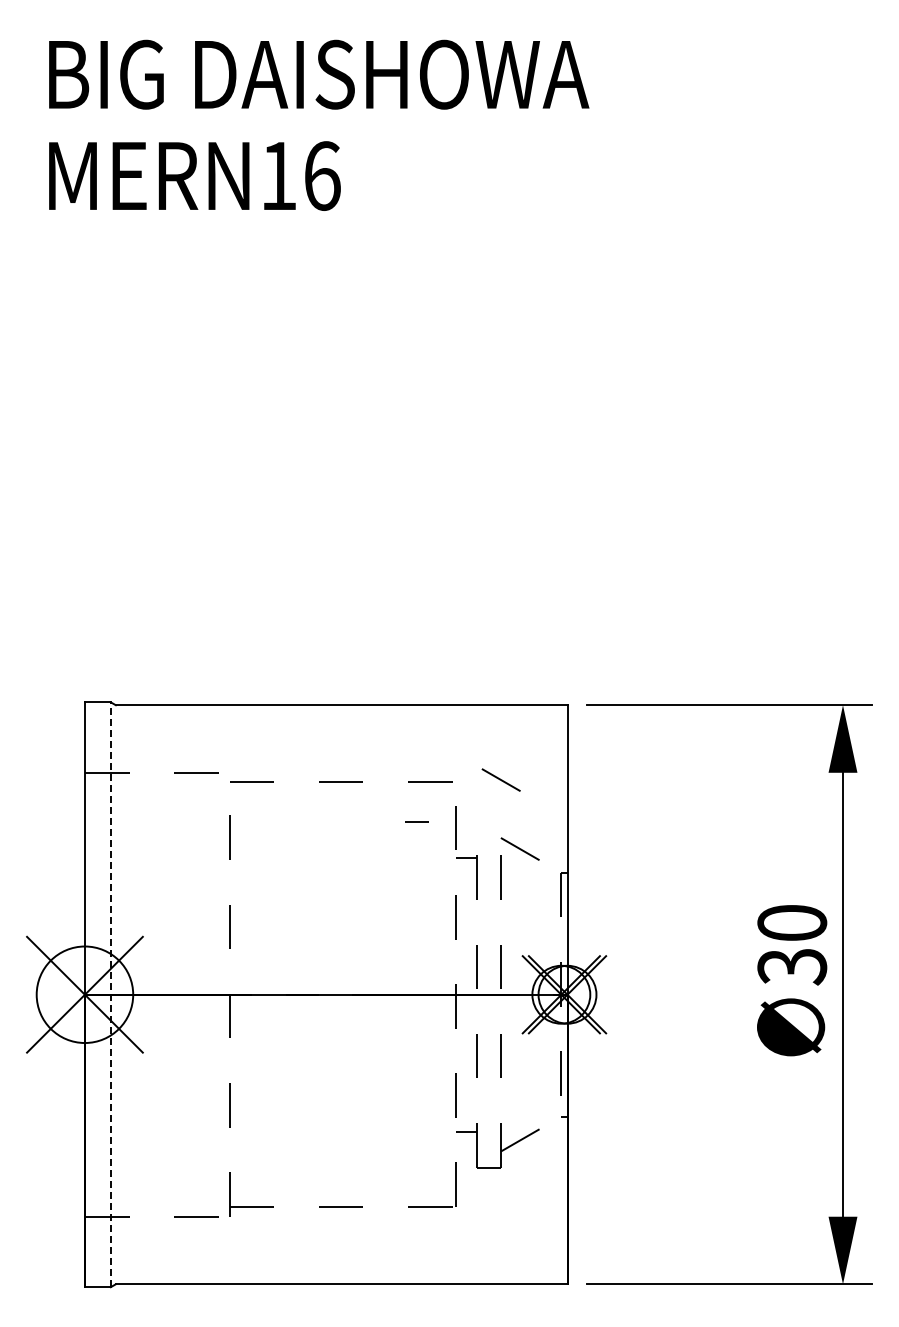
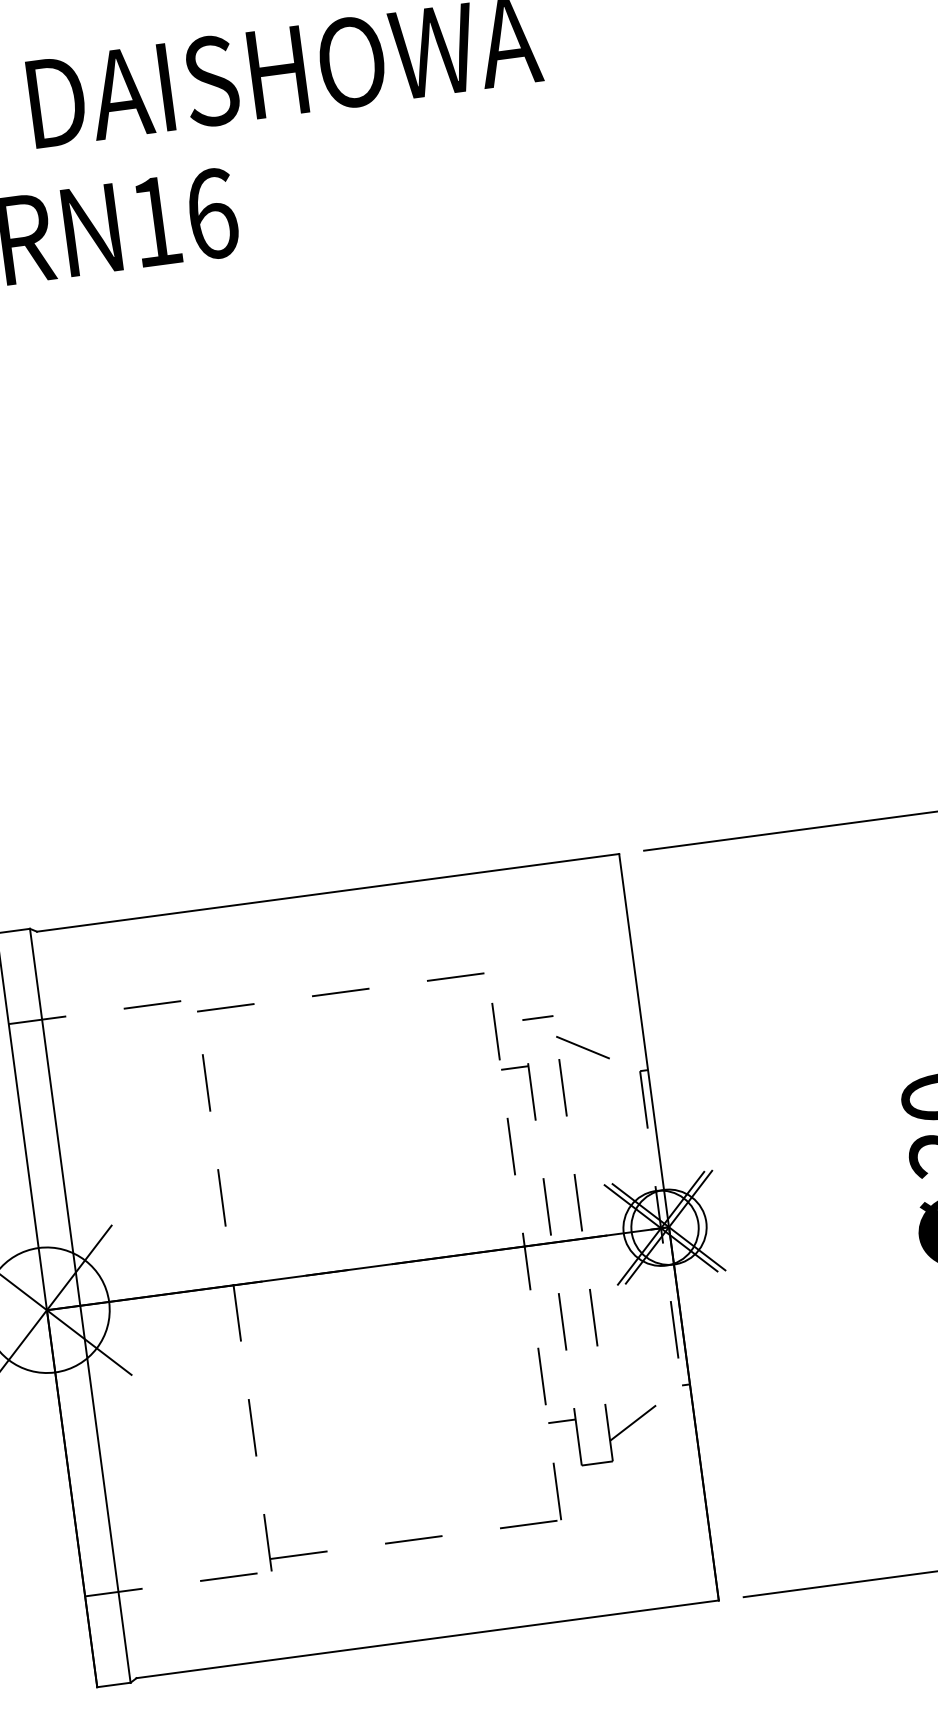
line: (500, 779) -> (545, 961), removed
line: (416, 821) -> (537, 1017), moved
line: (110, 994) -> (79, 1305), dashed -> solid

